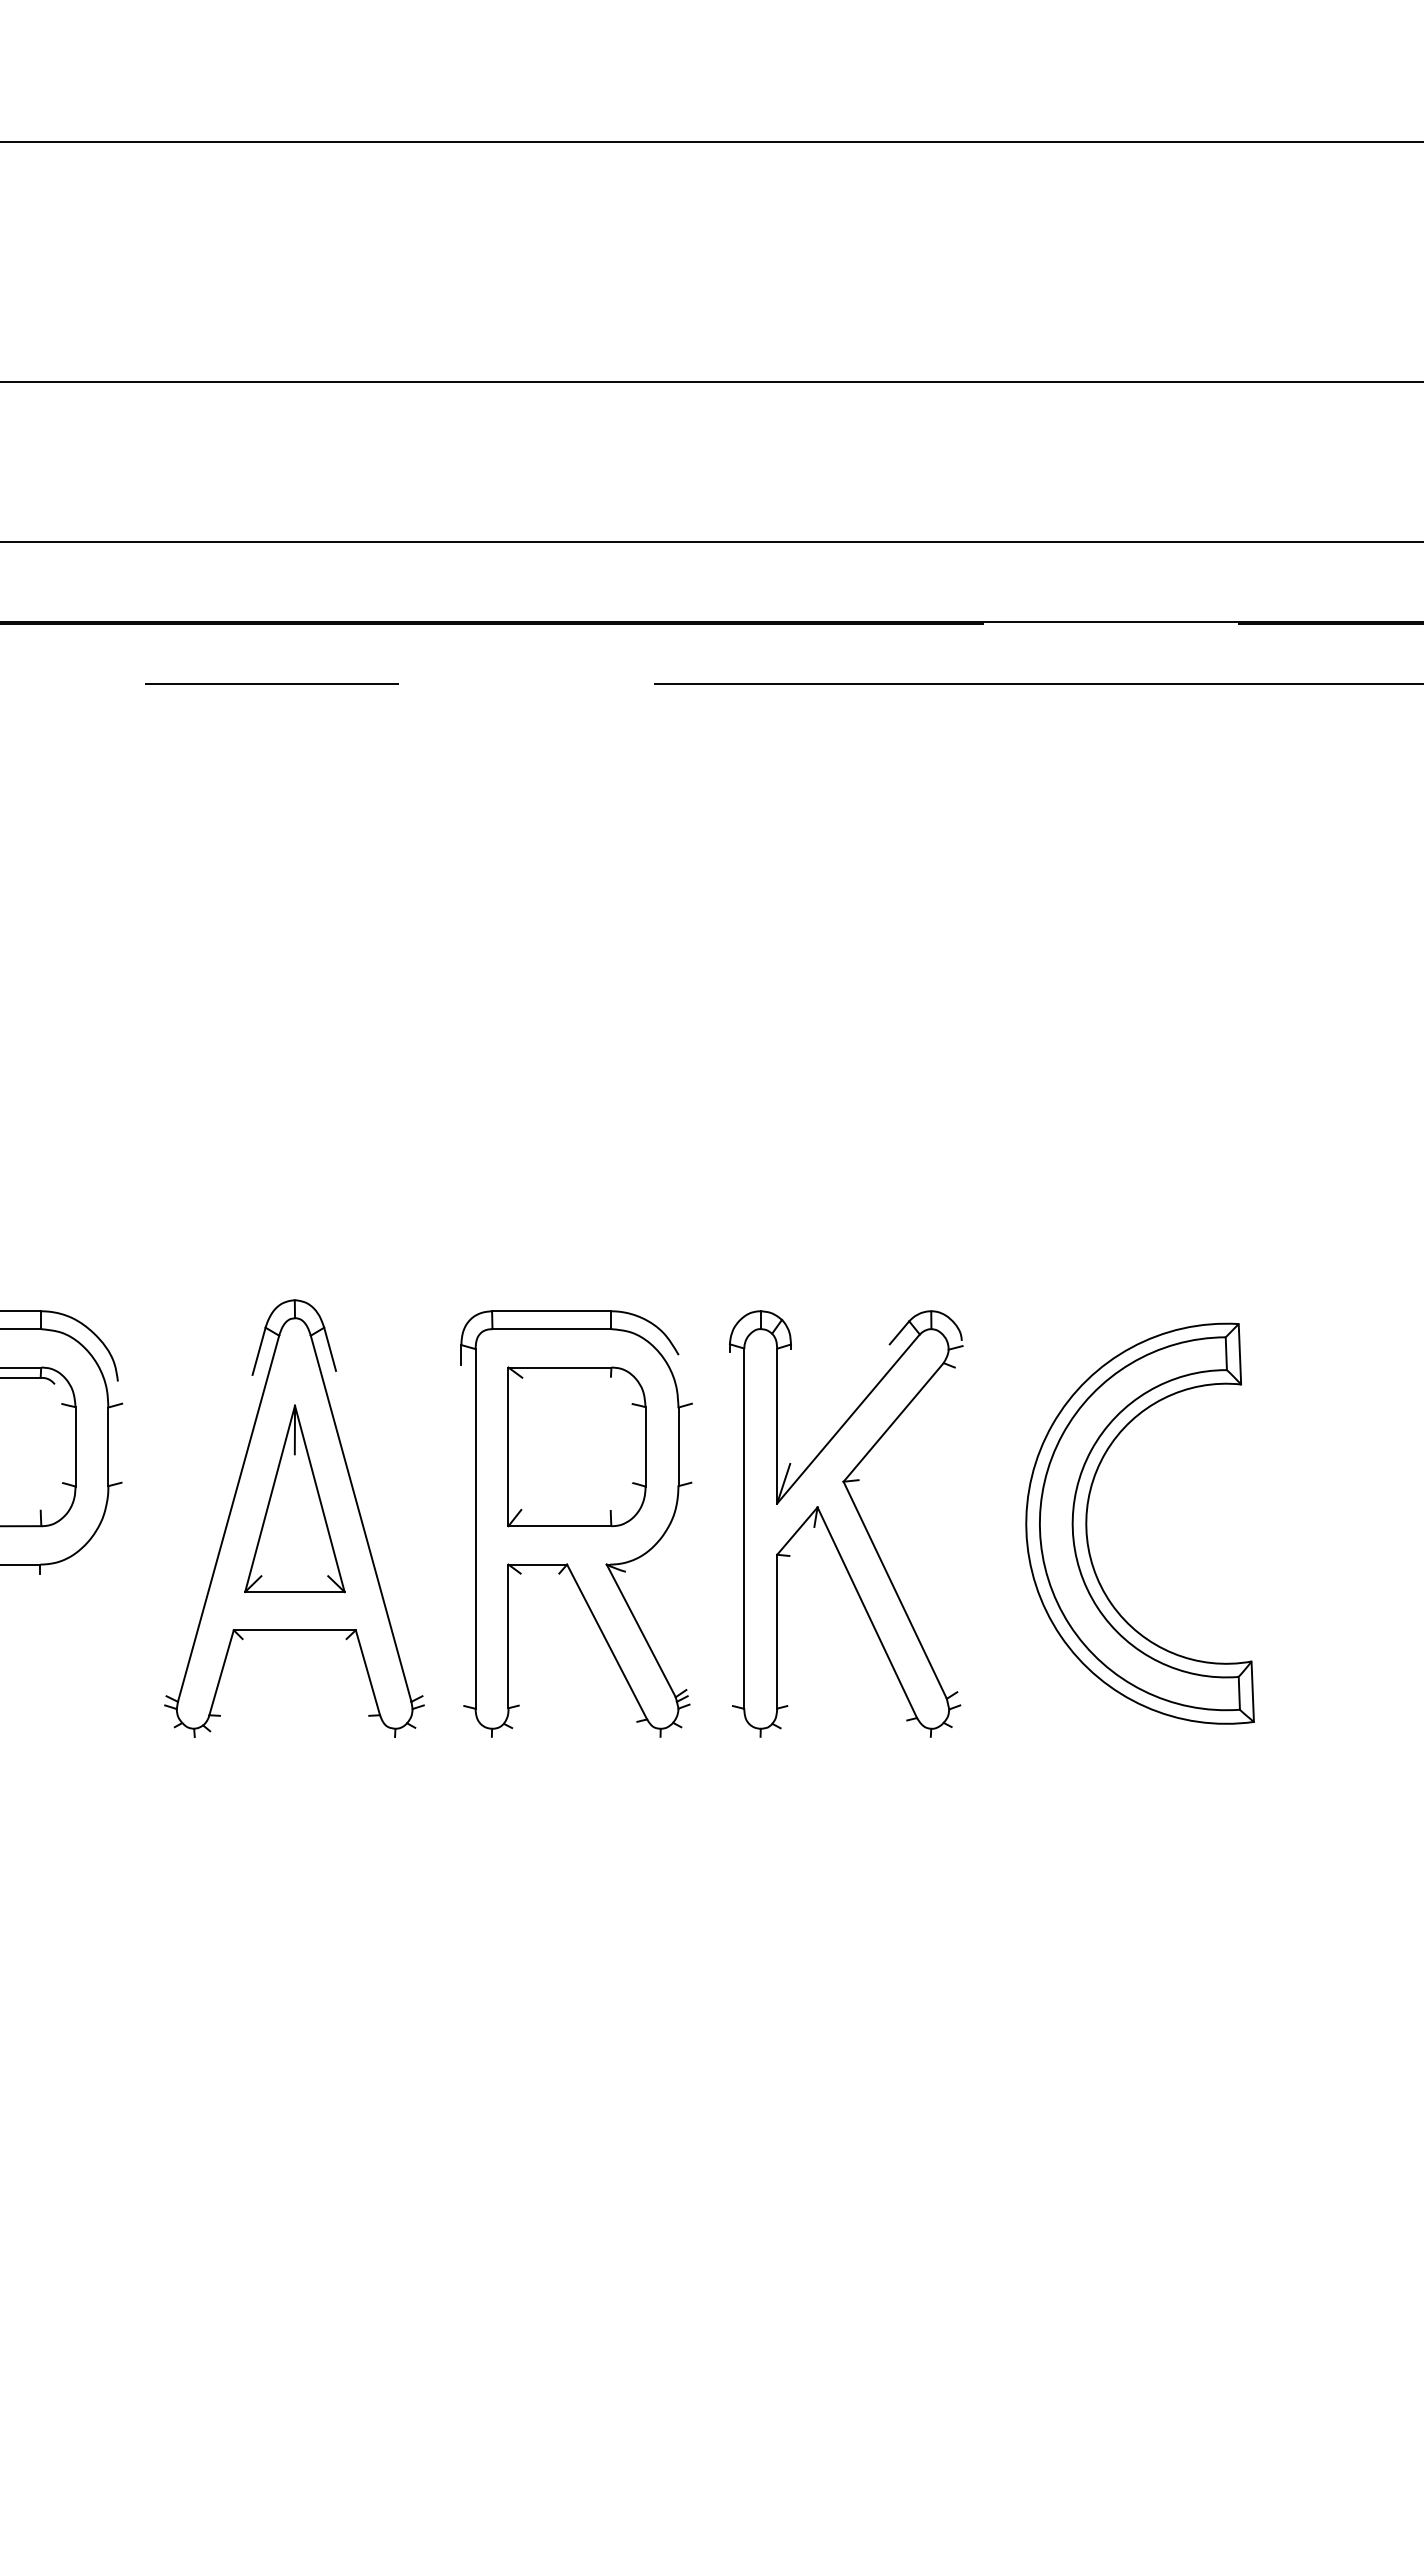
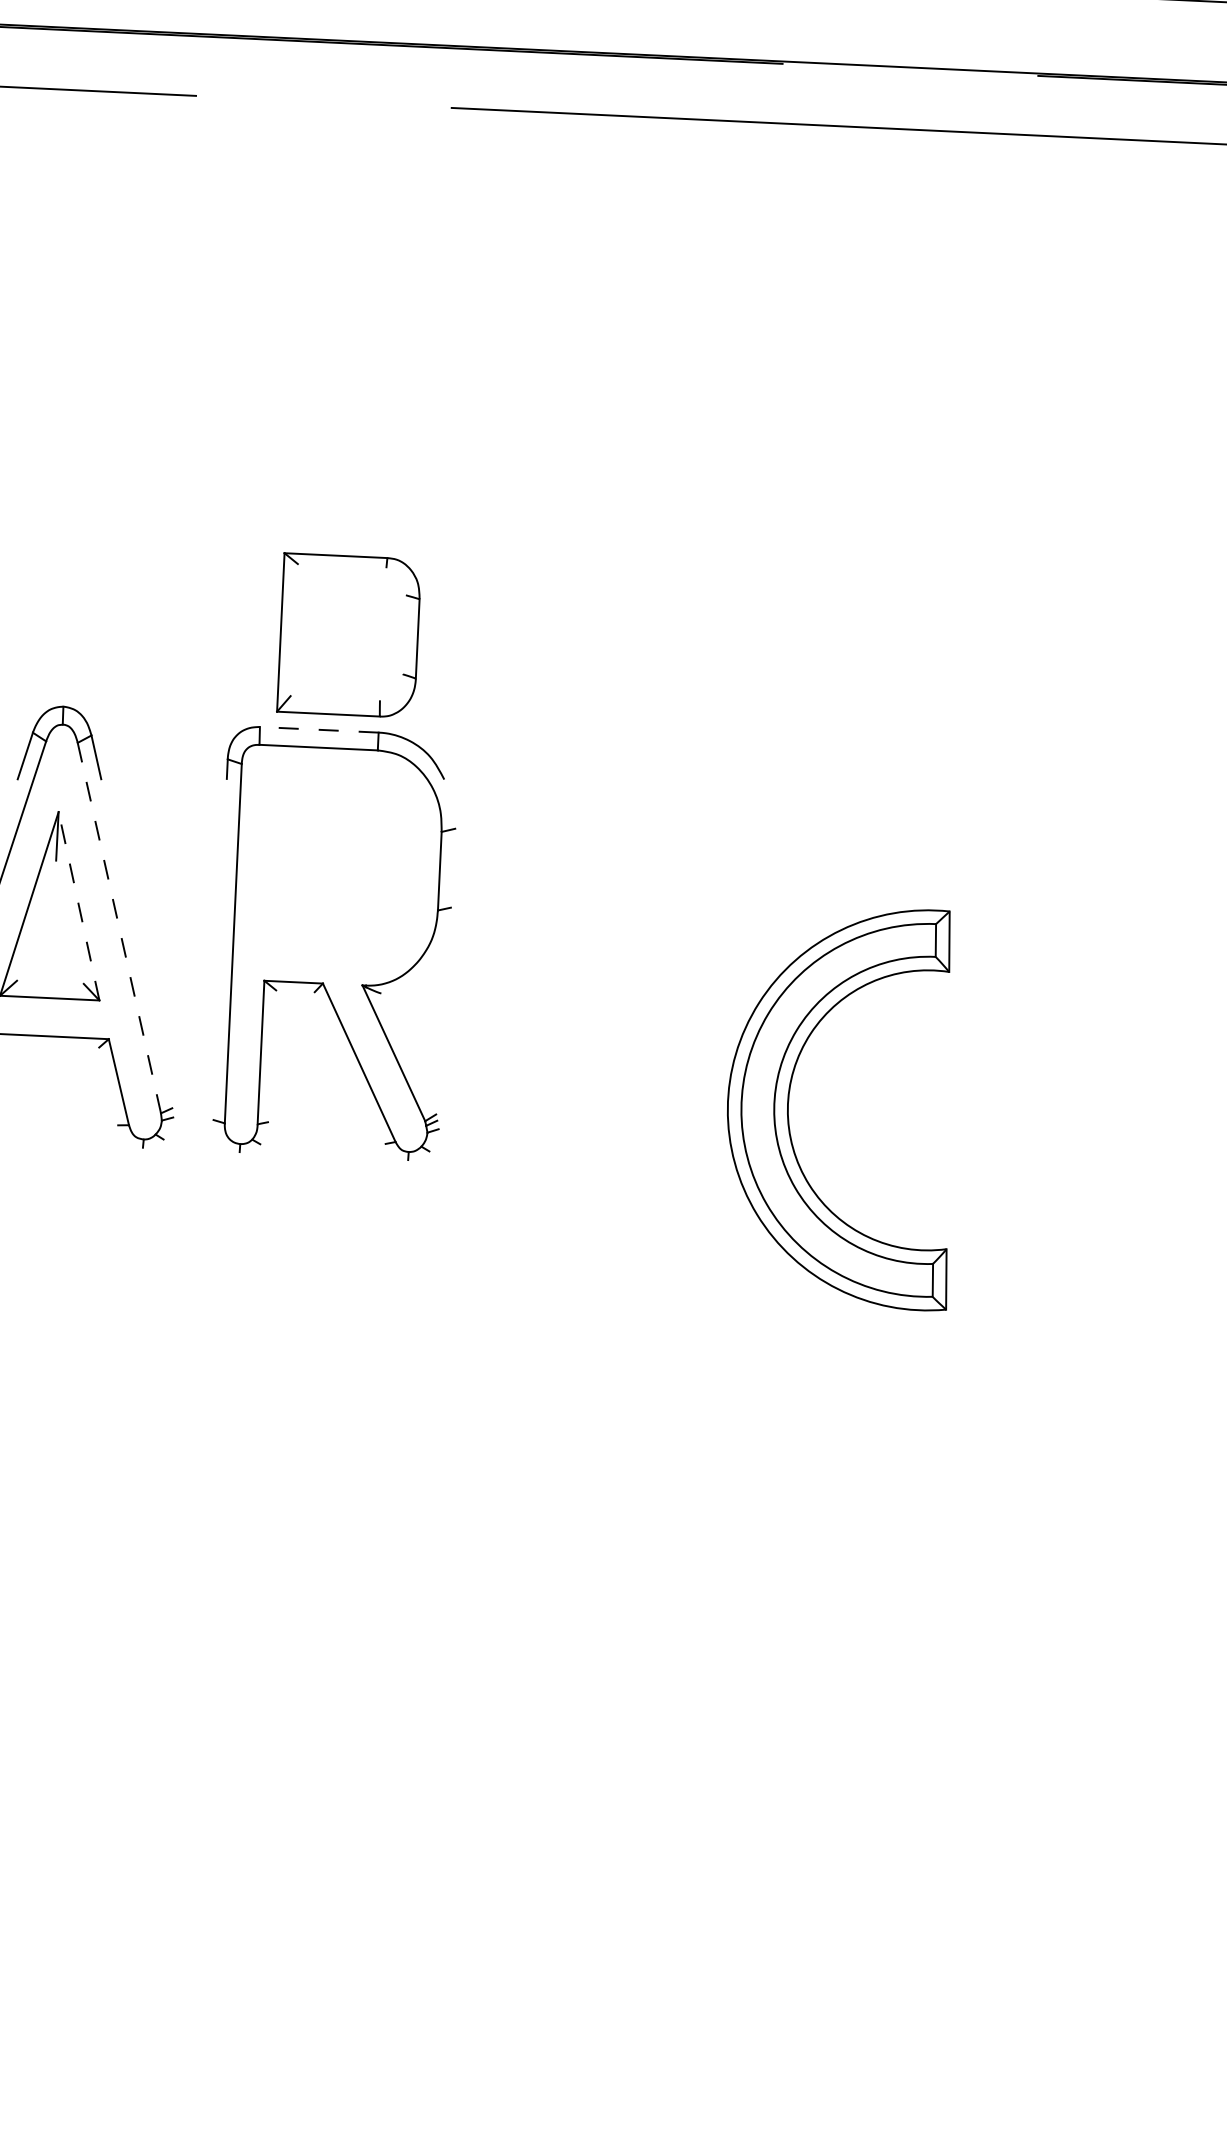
line: (551, 1311) -> (319, 730), solid -> dashed
part: (576, 1446) -> (348, 635), moved
line: (319, 1498) -> (78, 905), solid -> dashed
line: (361, 1518) -> (119, 927), solid -> dashed
part: (846, 1523) -> (603, 955), removed
part: (1087, 1523) -> (789, 1103), moved

